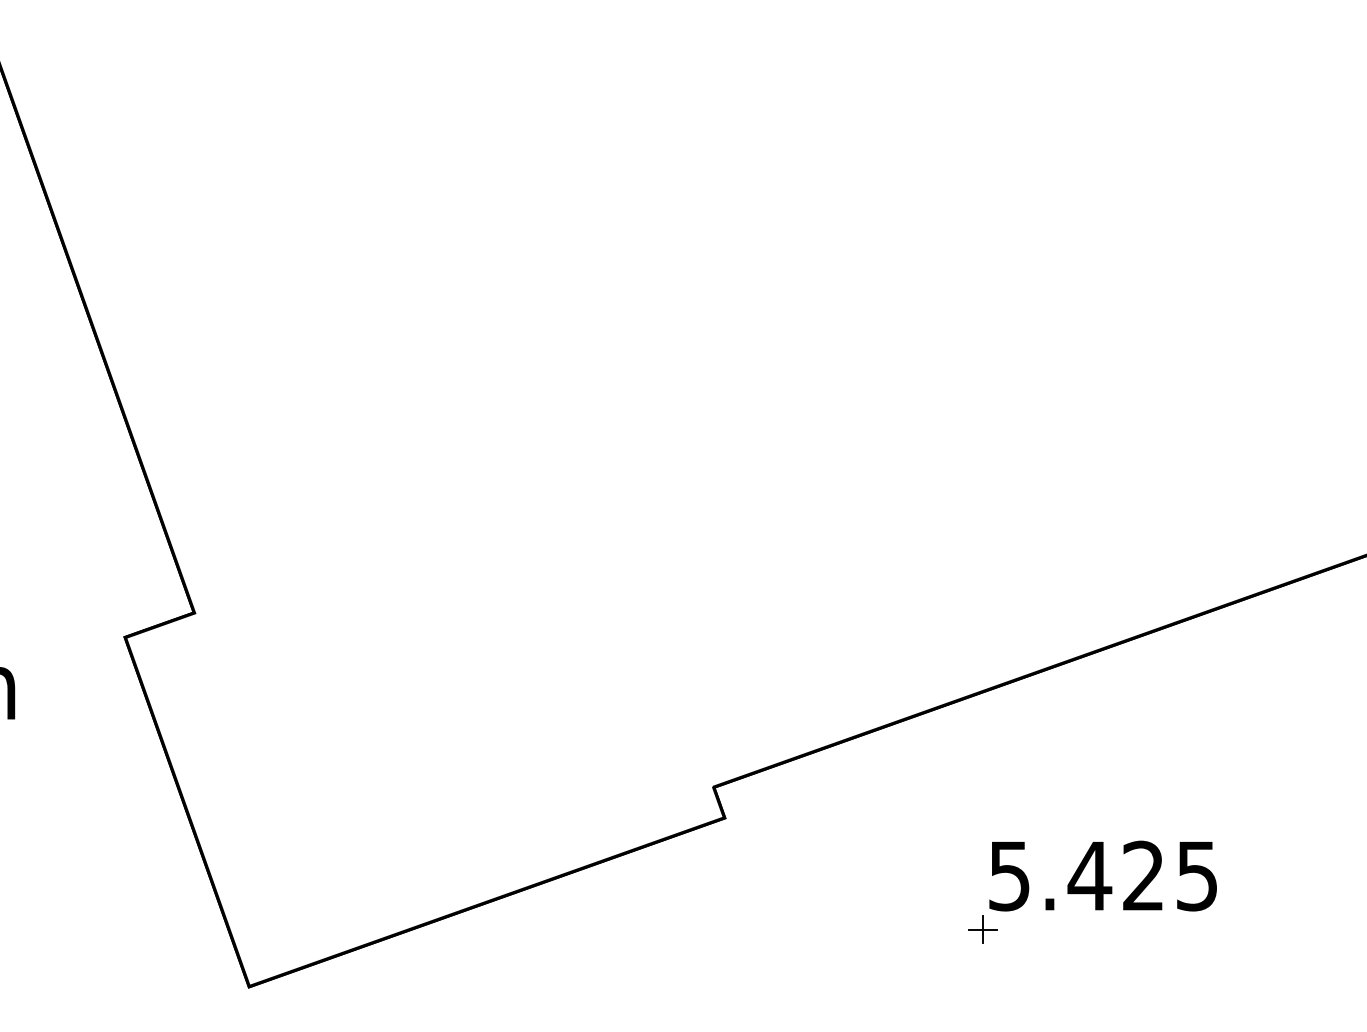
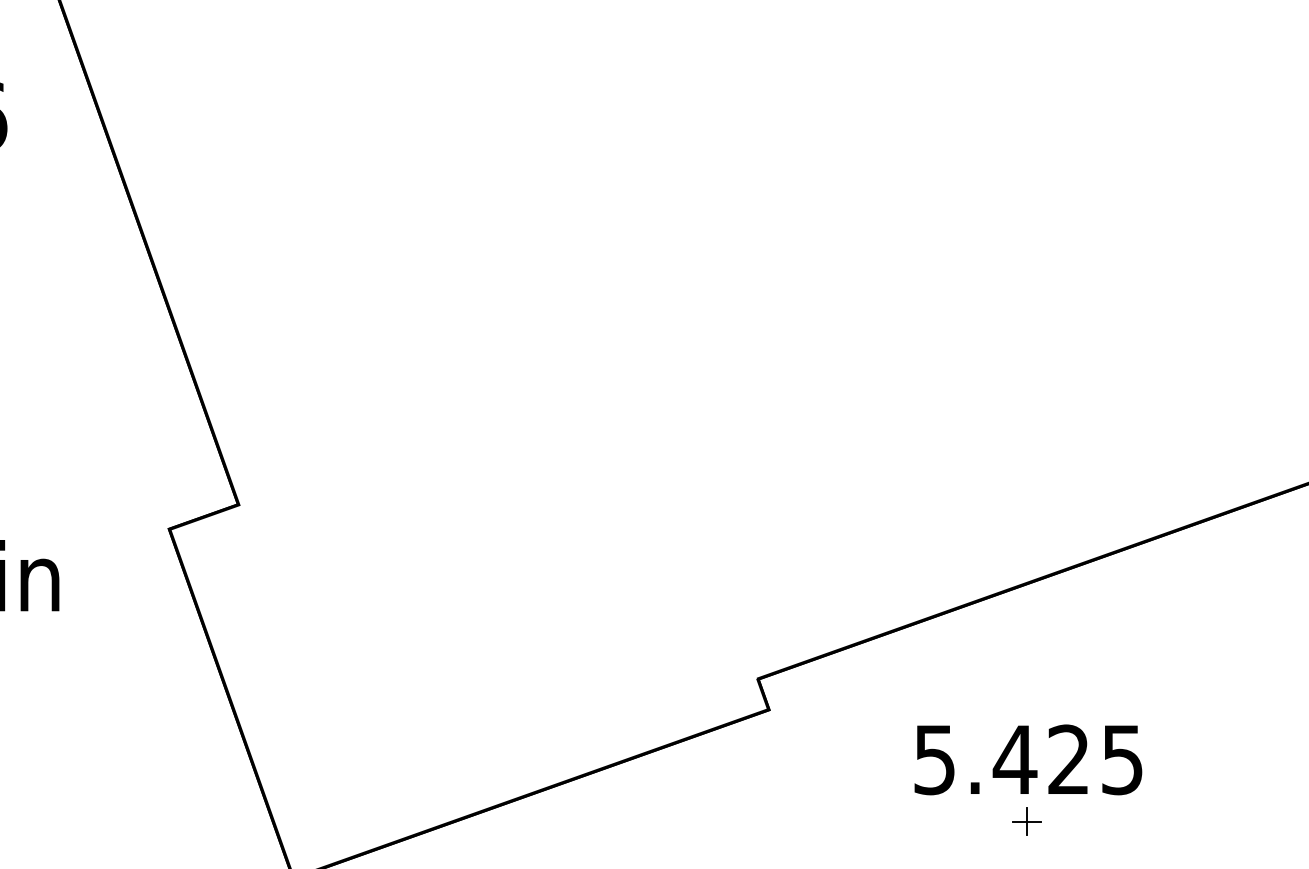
text: (1102, 875) -> (1027, 759), moved

